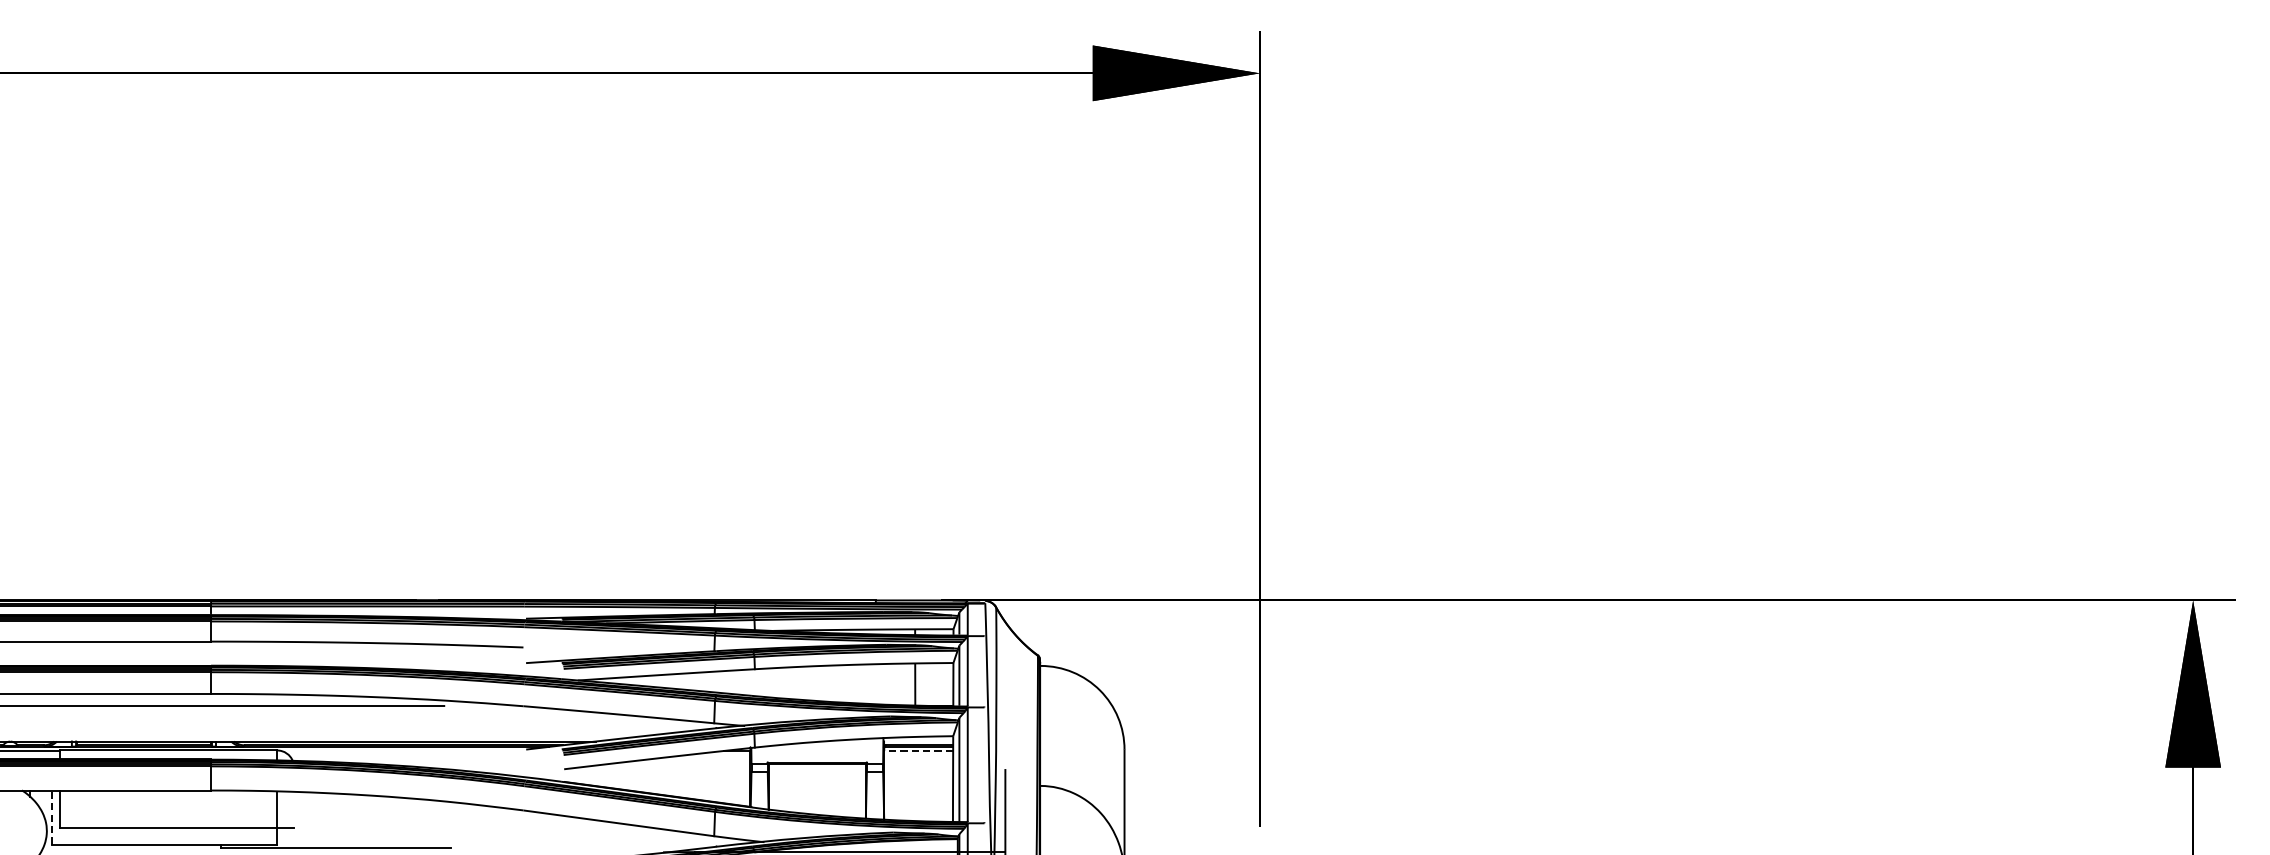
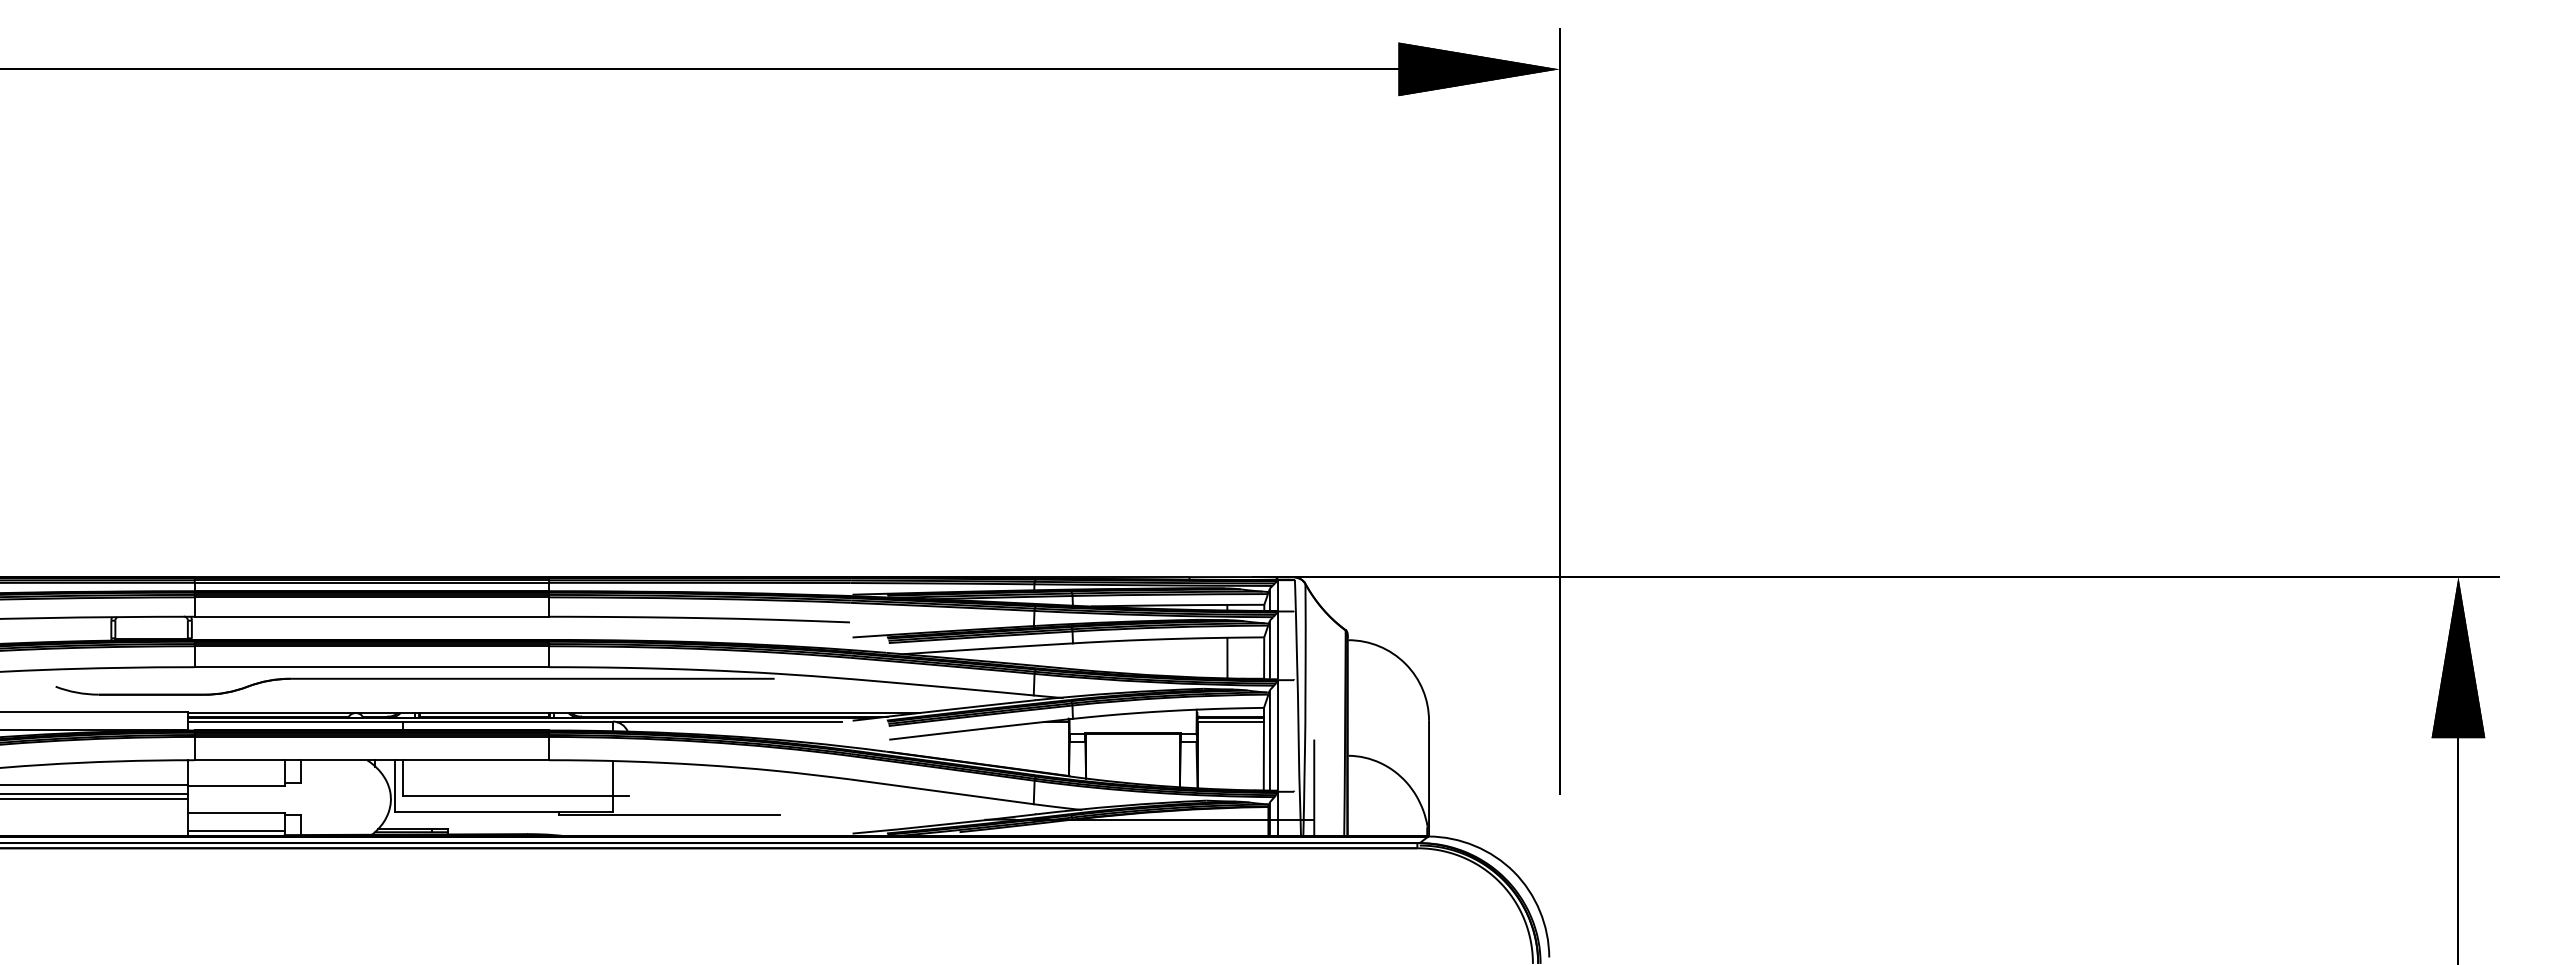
line: (398, 751) -> (729, 722), added
line: (918, 751) -> (1230, 722), dashed -> solid
line: (51, 816) -> (395, 785), dashed -> solid

